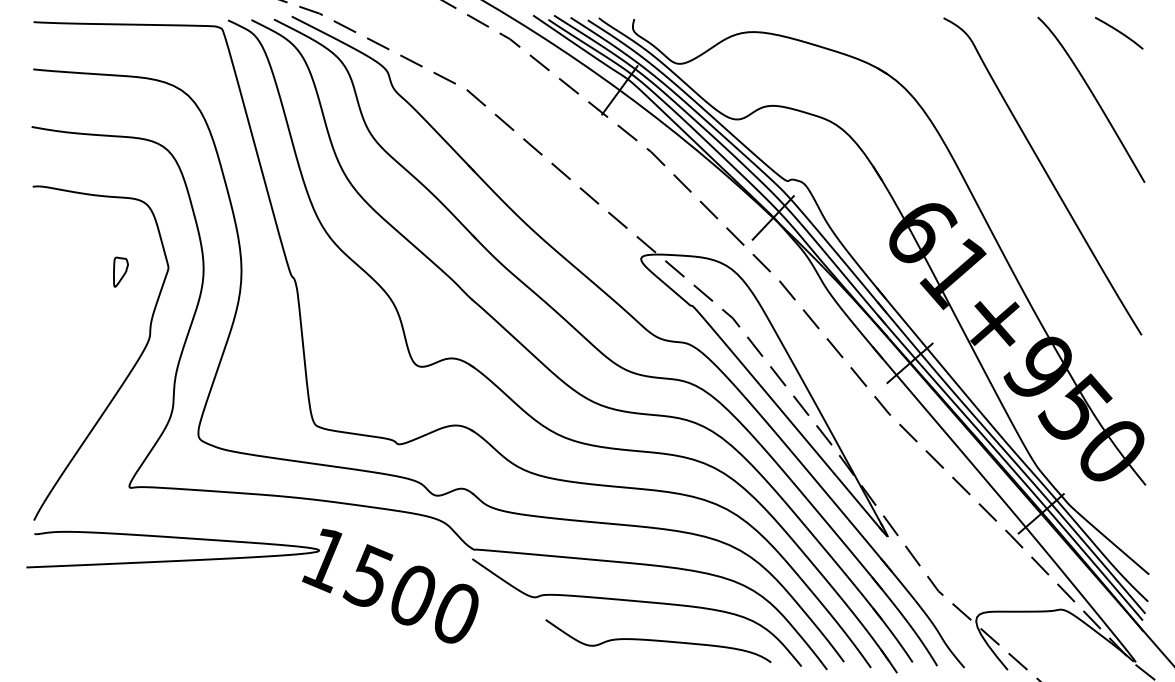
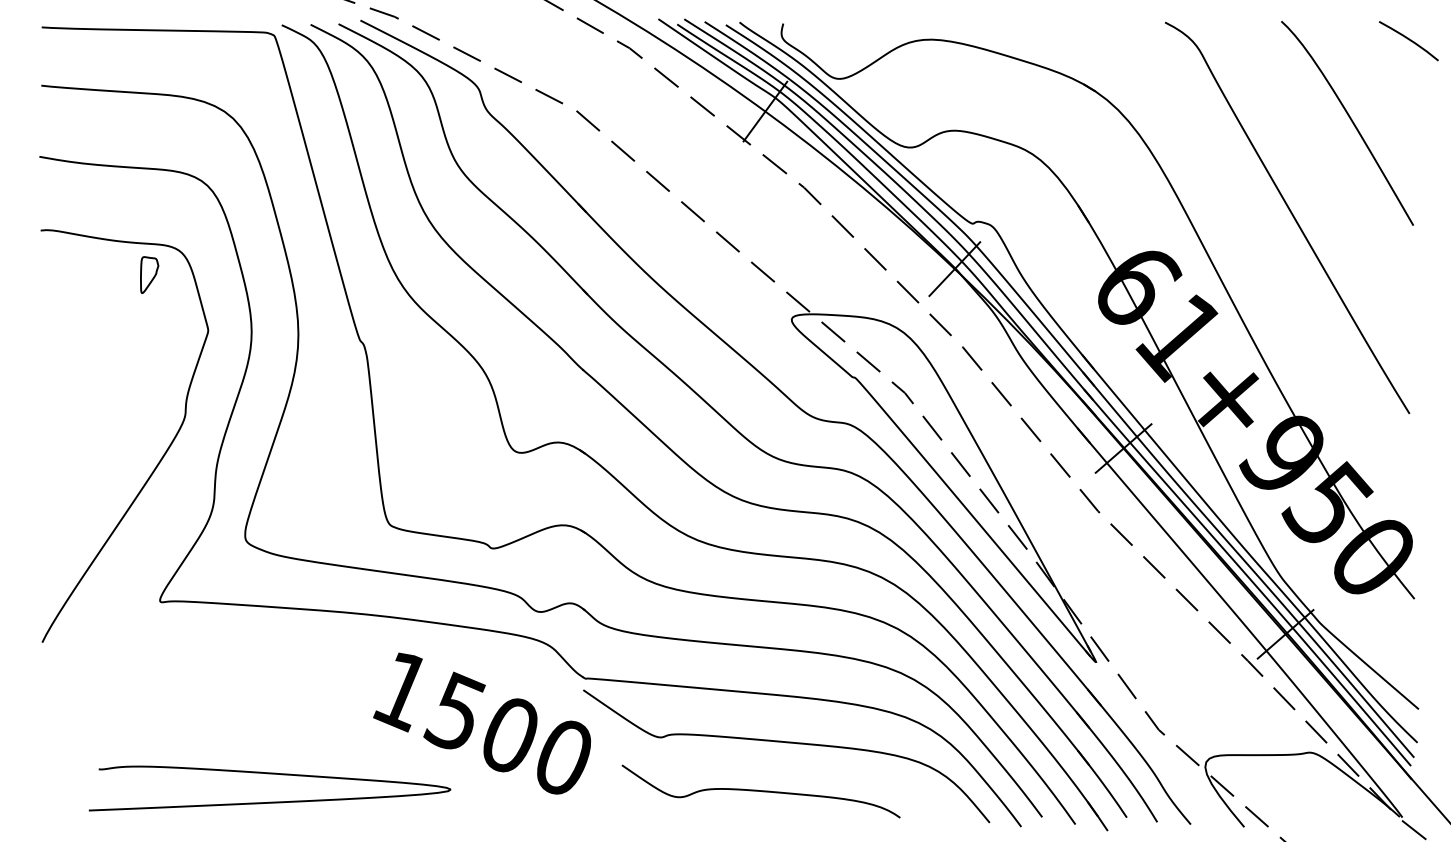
curve: (1118, 32) -> (1408, 40), moved
part: (120, 271) -> (149, 274), moved
curve: (172, 560) -> (269, 801), moved
curve: (657, 641) -> (760, 791), moved

